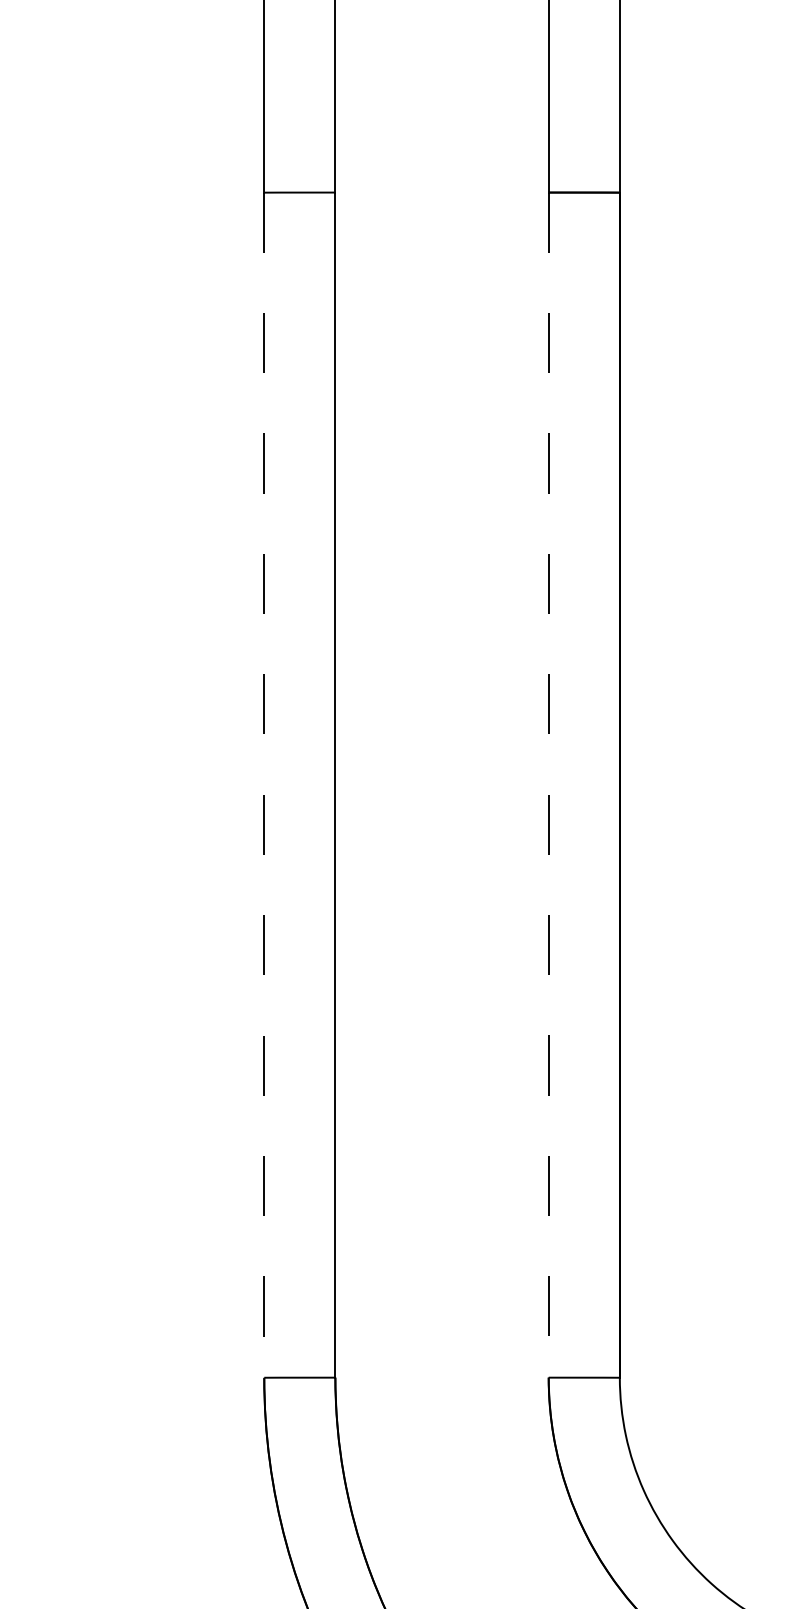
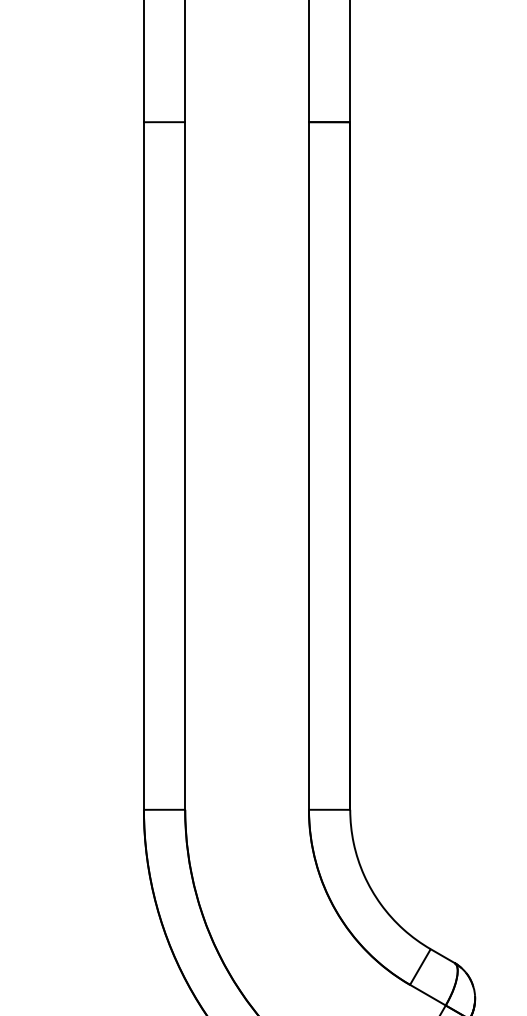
line: (547, 784) -> (308, 465), dashed -> solid
line: (263, 785) -> (143, 466), dashed -> solid

